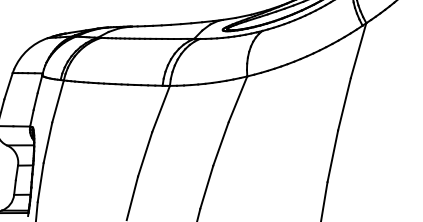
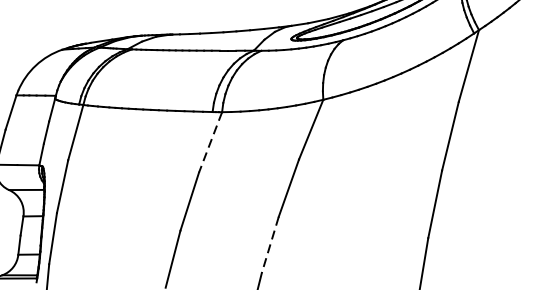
line: (161, 109) -> (211, 143), solid -> dashed
line: (206, 187) -> (269, 245), solid -> dashed

